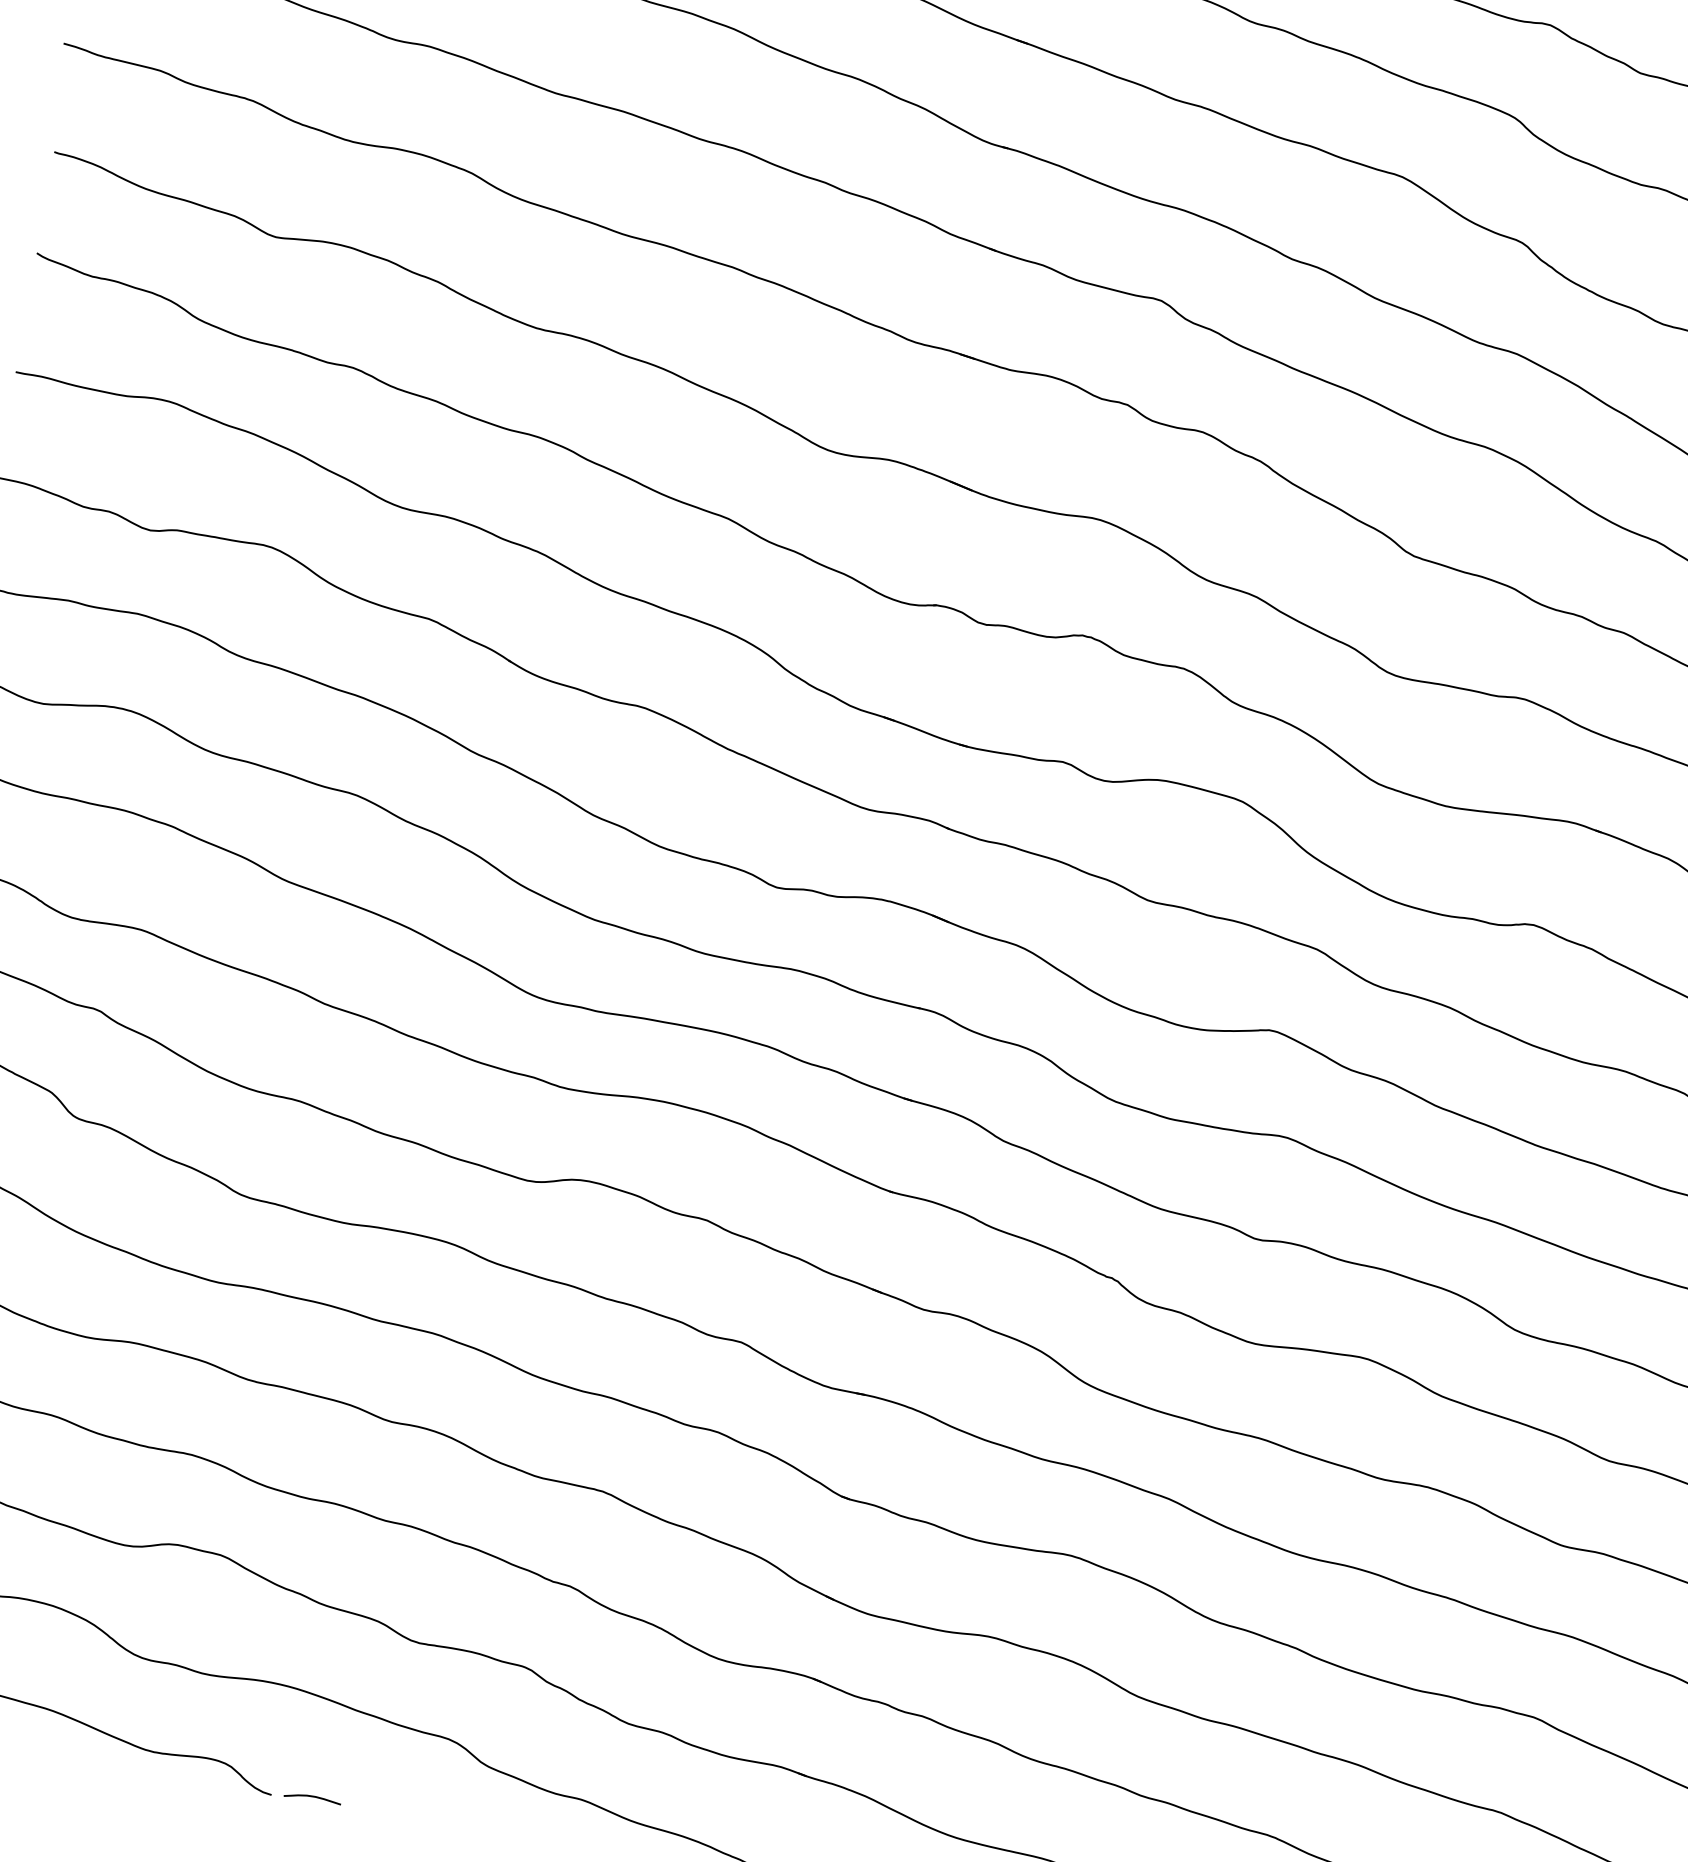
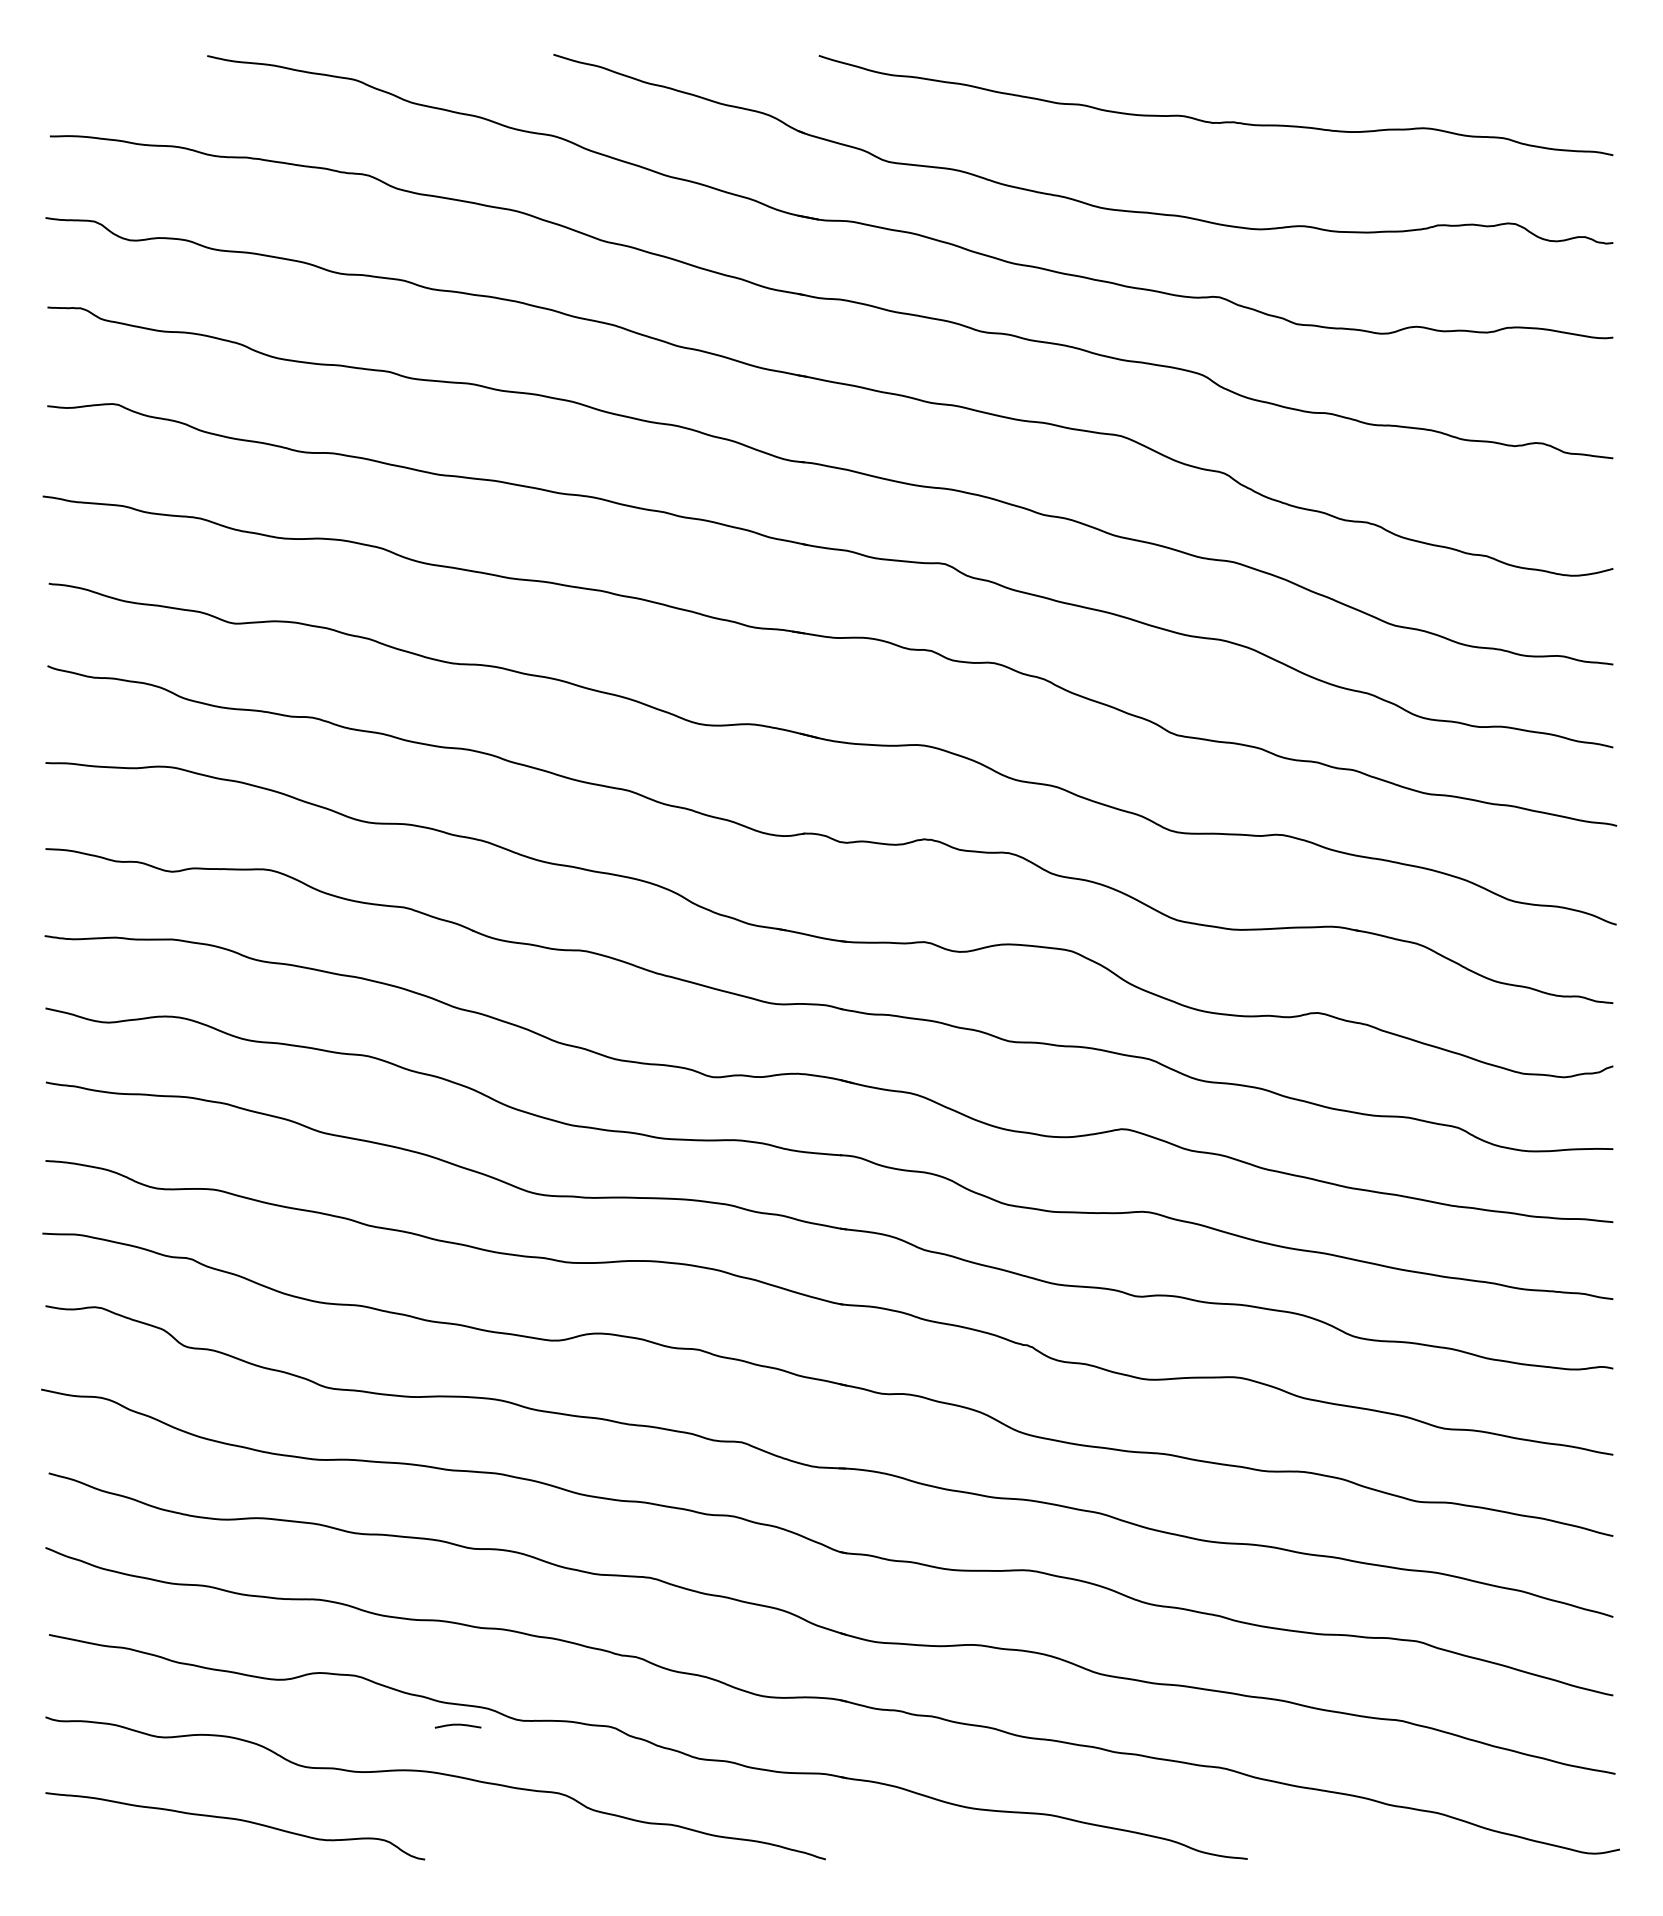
curve: (312, 1797) -> (457, 1725), moved

